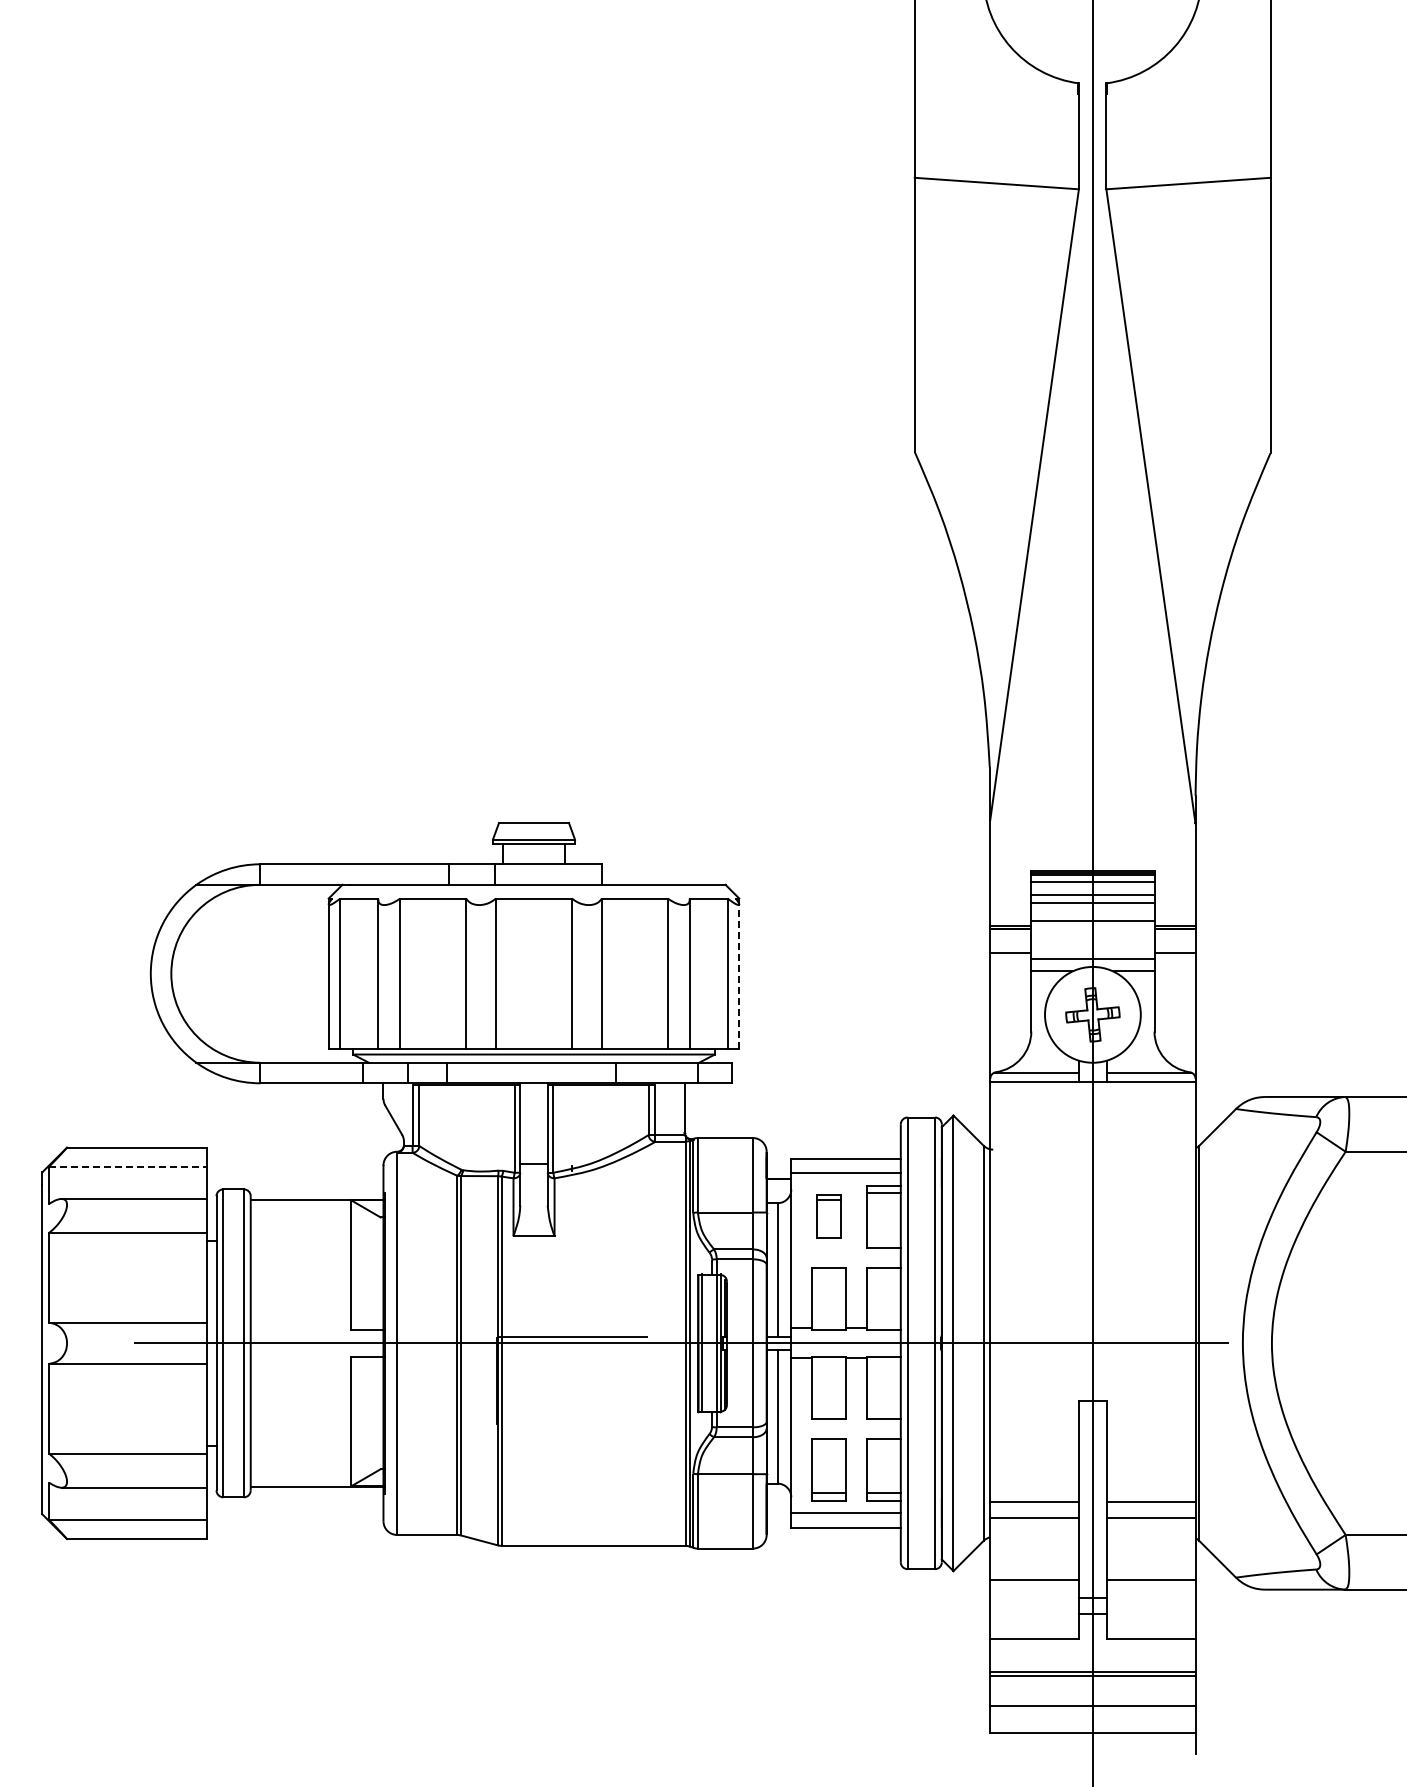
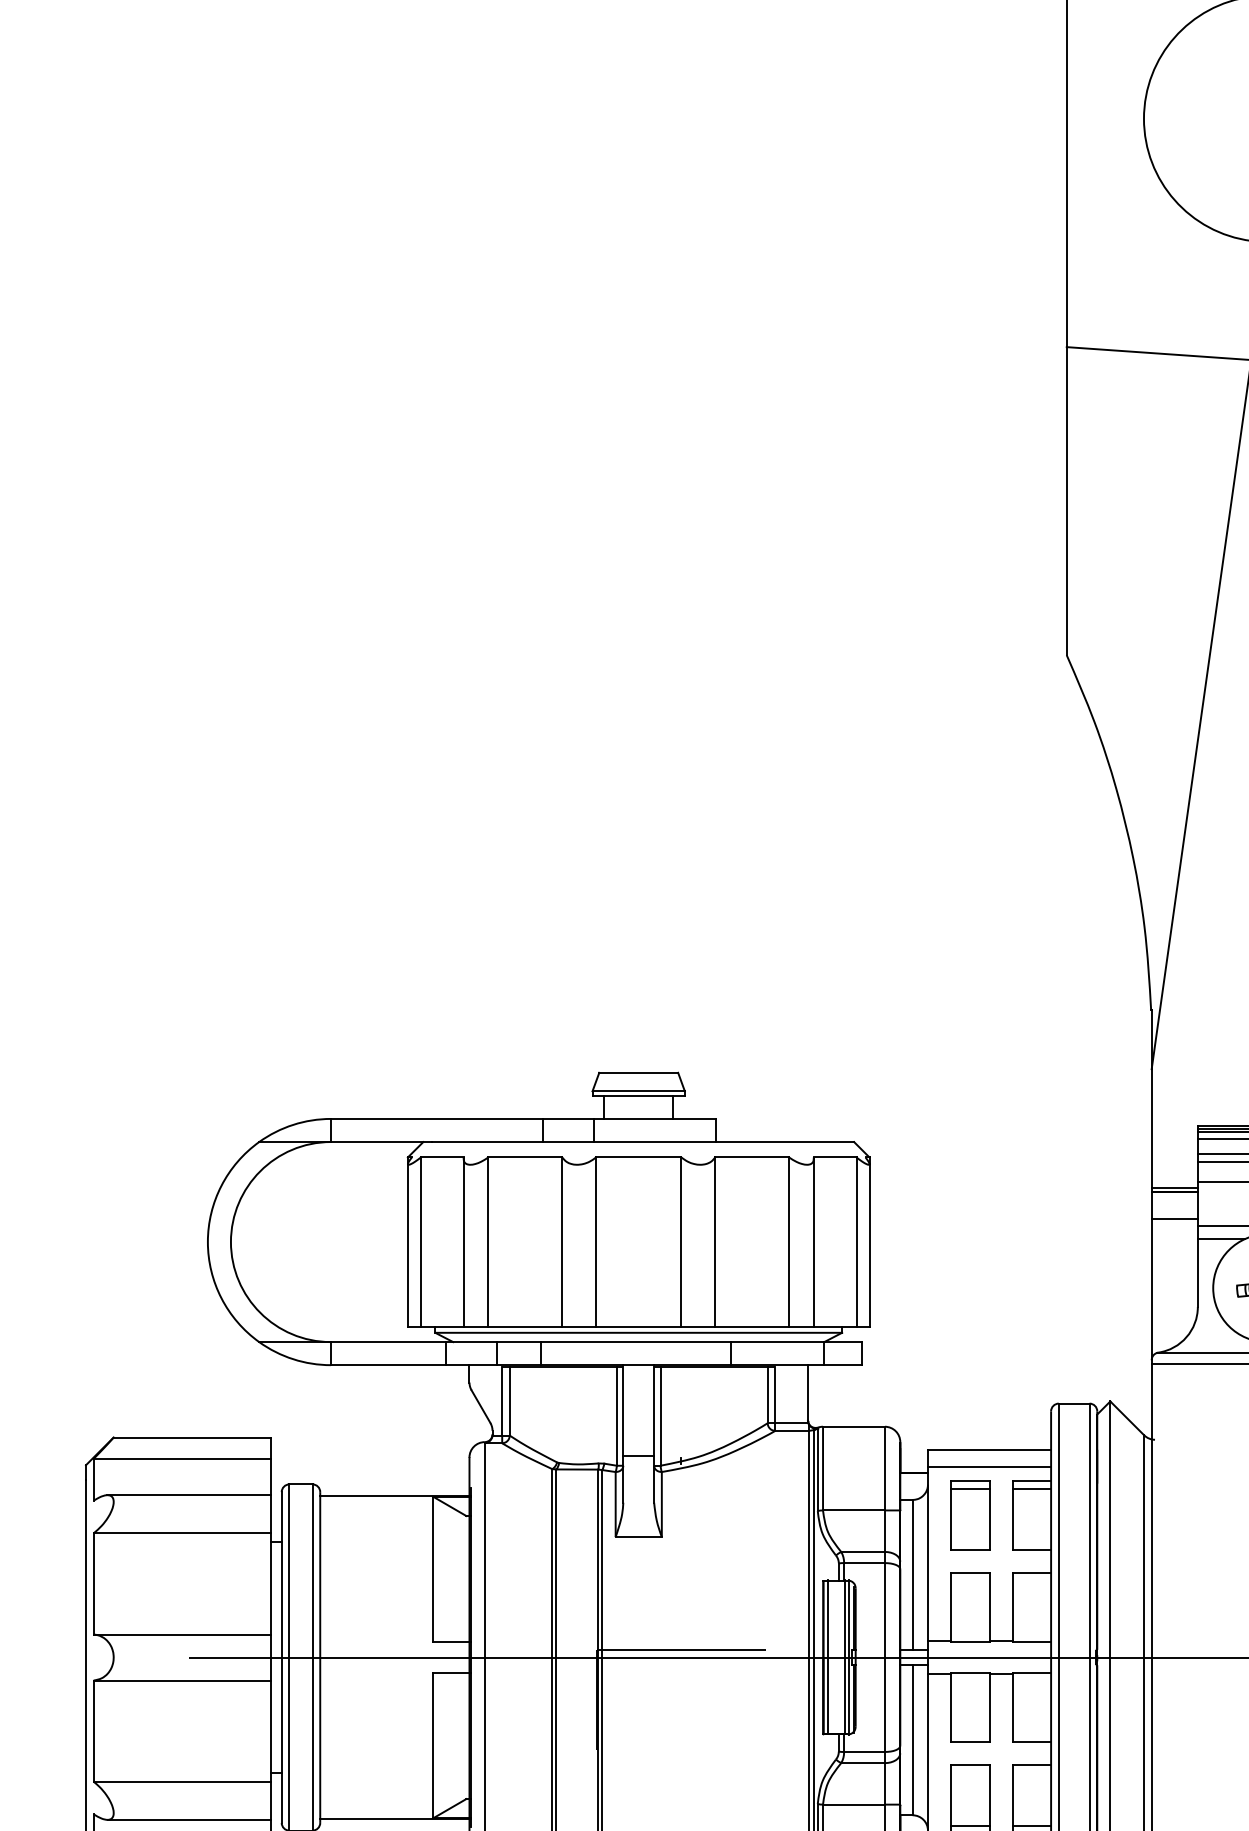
line: (739, 976) -> (869, 1245), dashed -> solid
line: (127, 1166) -> (181, 1458), dashed -> solid
part: (828, 1216) -> (969, 1514), size x1.43

